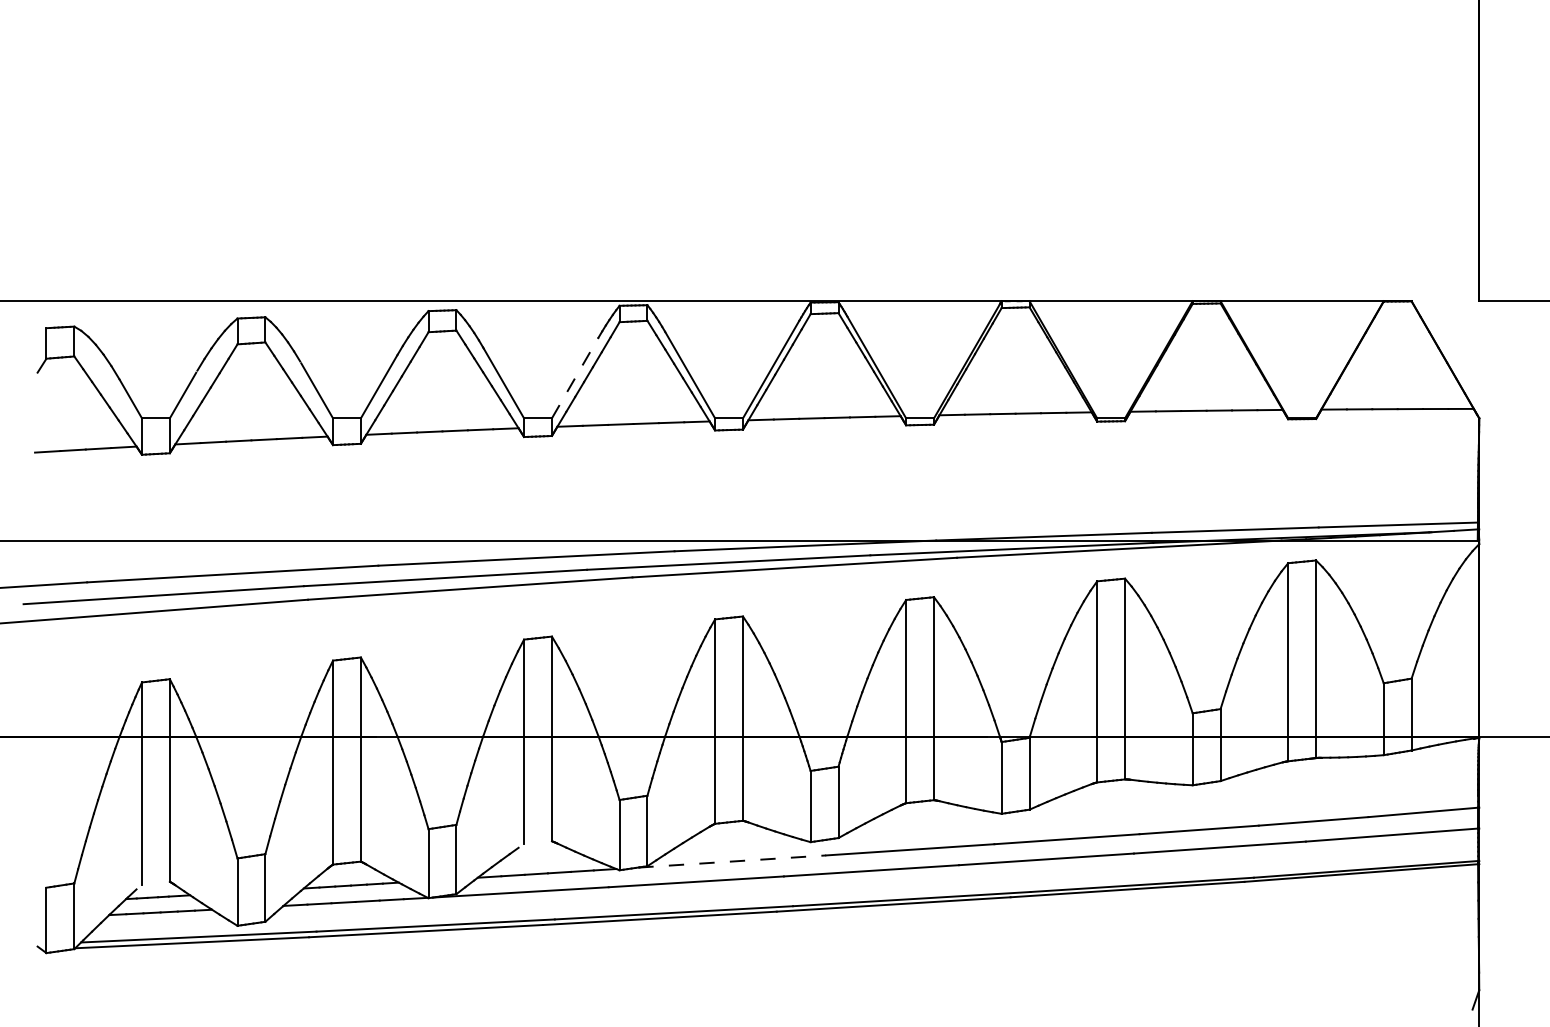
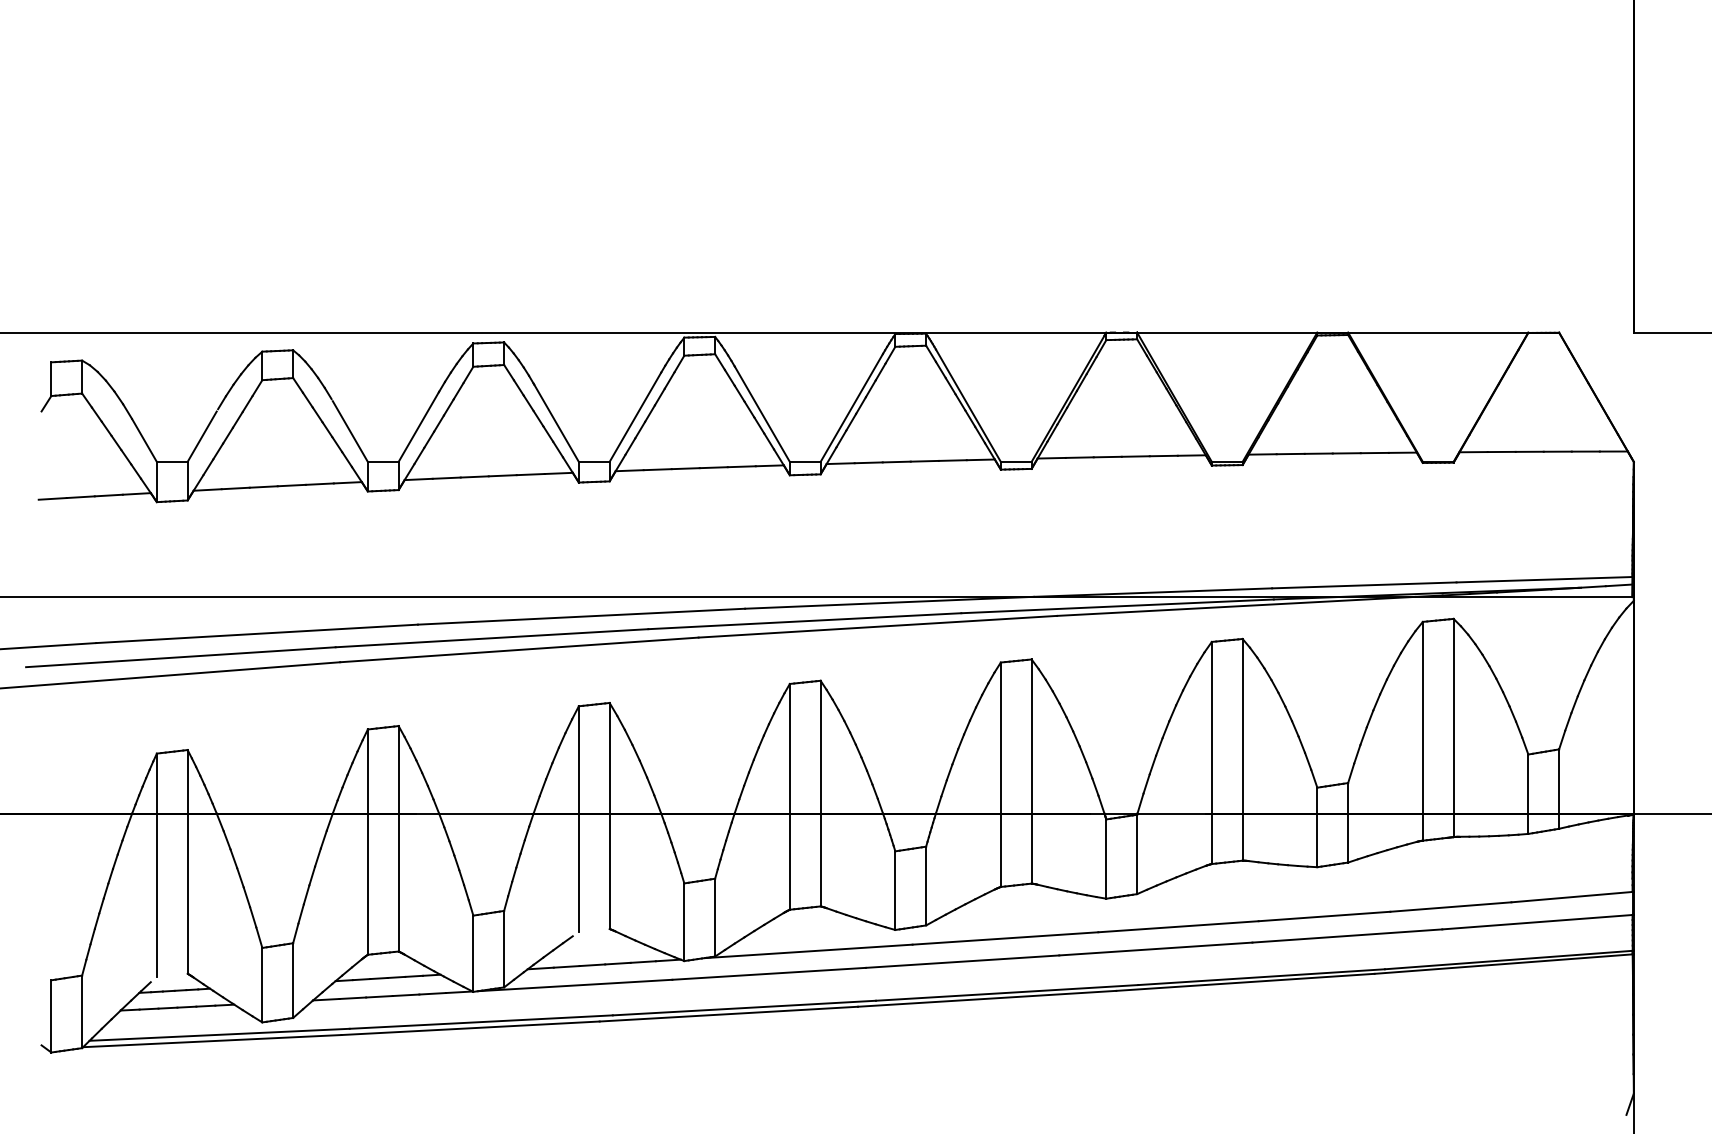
line: (575, 378) -> (635, 417), dashed -> solid
line: (731, 861) -> (808, 951), dashed -> solid

